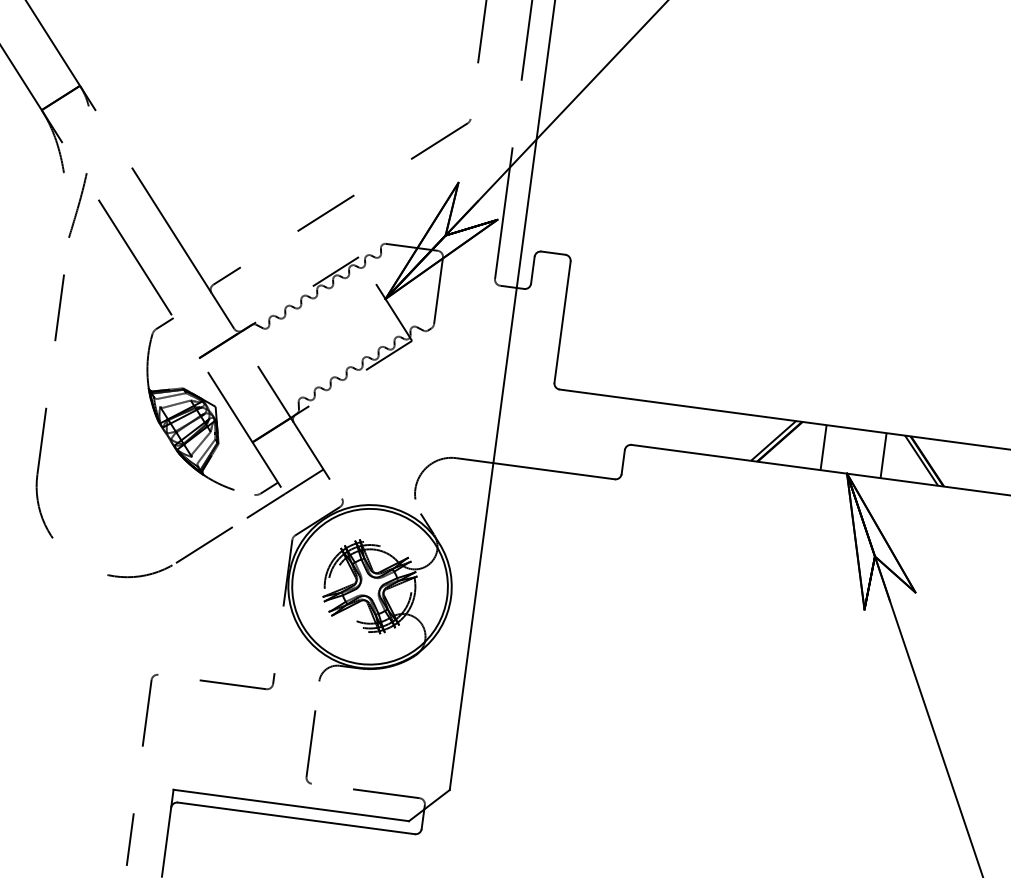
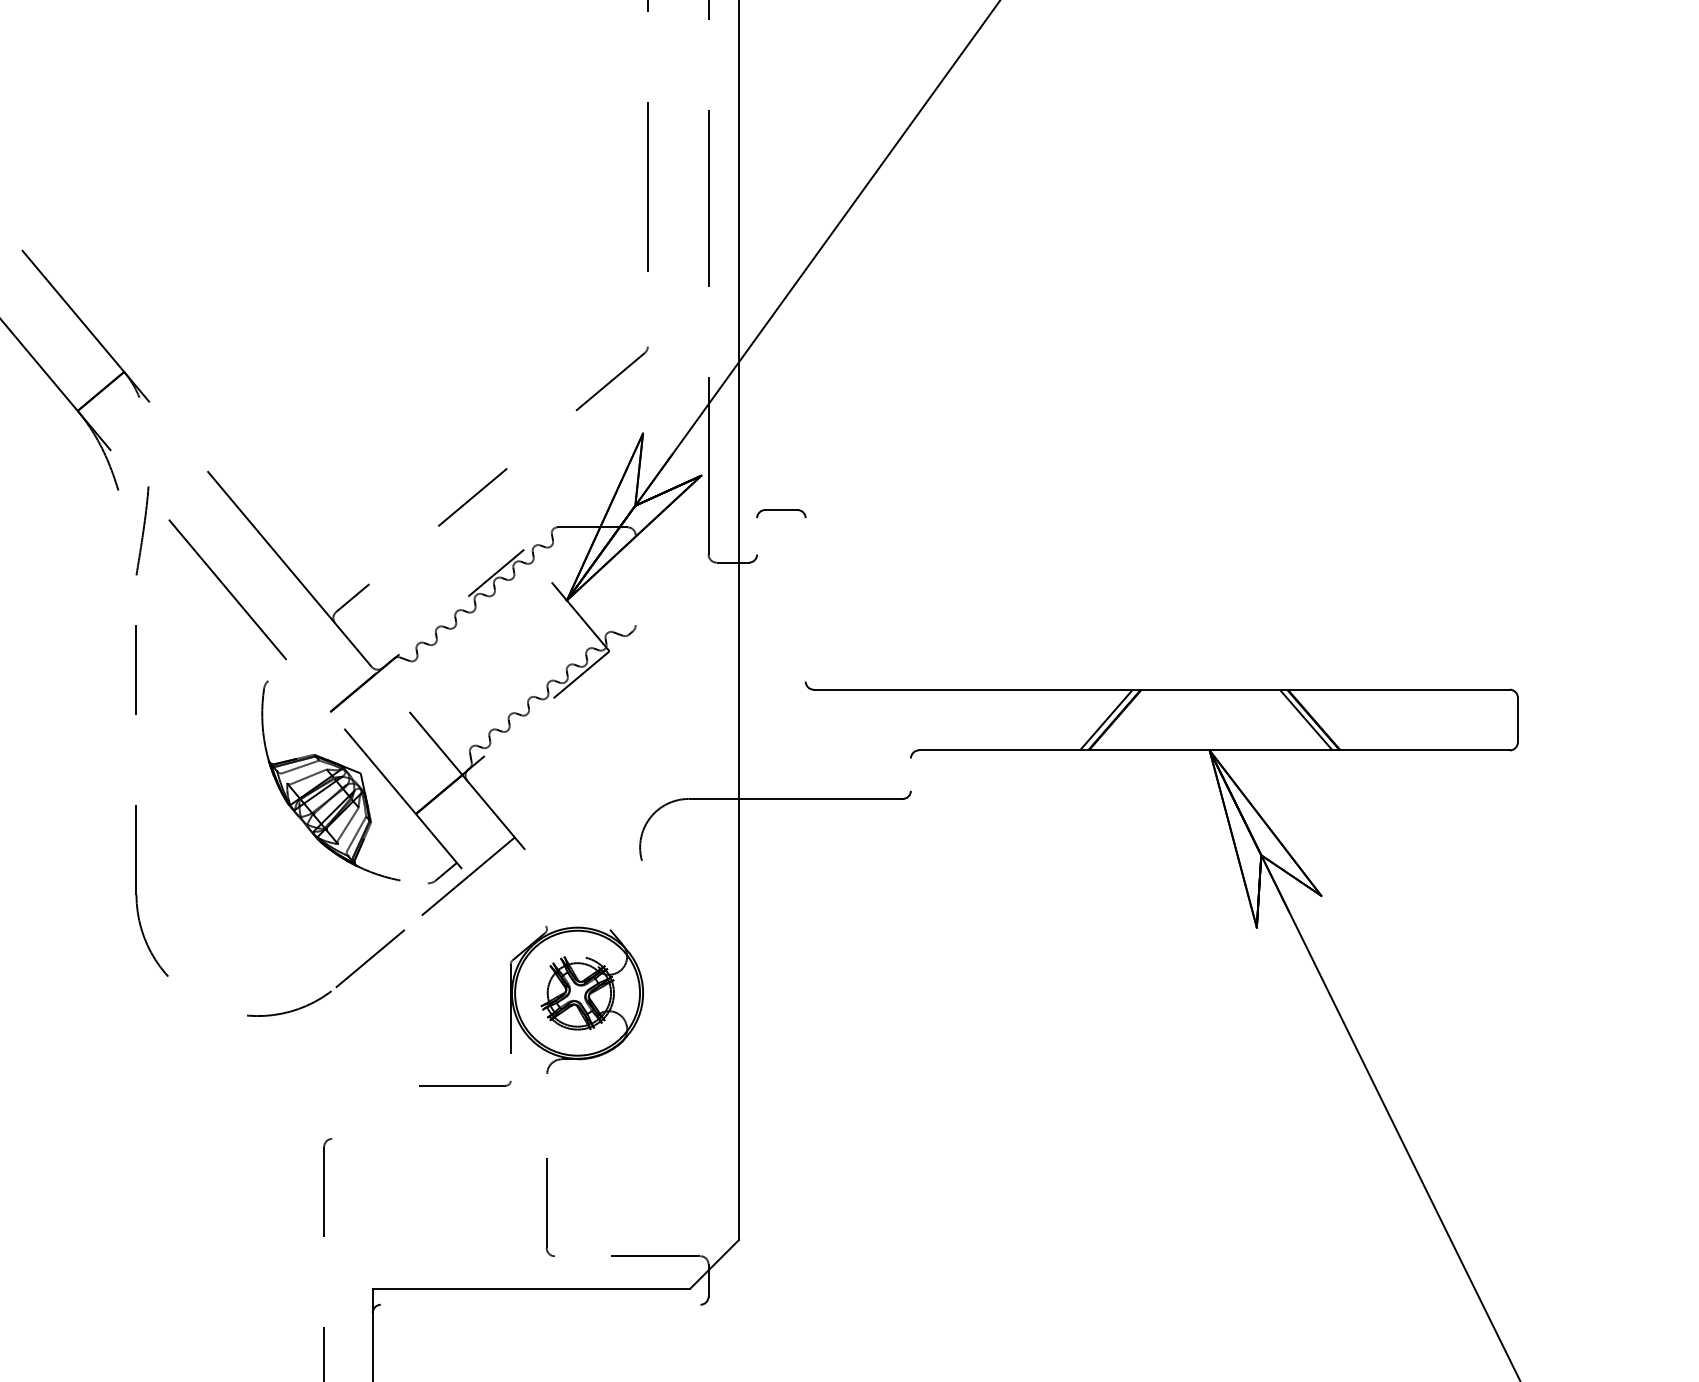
line: (533, 270) -> (757, 536), removed
line: (438, 290) -> (635, 580), removed
line: (562, 321) -> (805, 599), removed
line: (164, 323) -> (278, 671), removed
line: (823, 447) -> (1173, 719), removed
line: (883, 455) -> (1254, 719), removed
line: (622, 461) -> (910, 774), removed
part: (331, 597) -> (547, 1005), size x0.6
line: (296, 818) -> (540, 1304), removed

